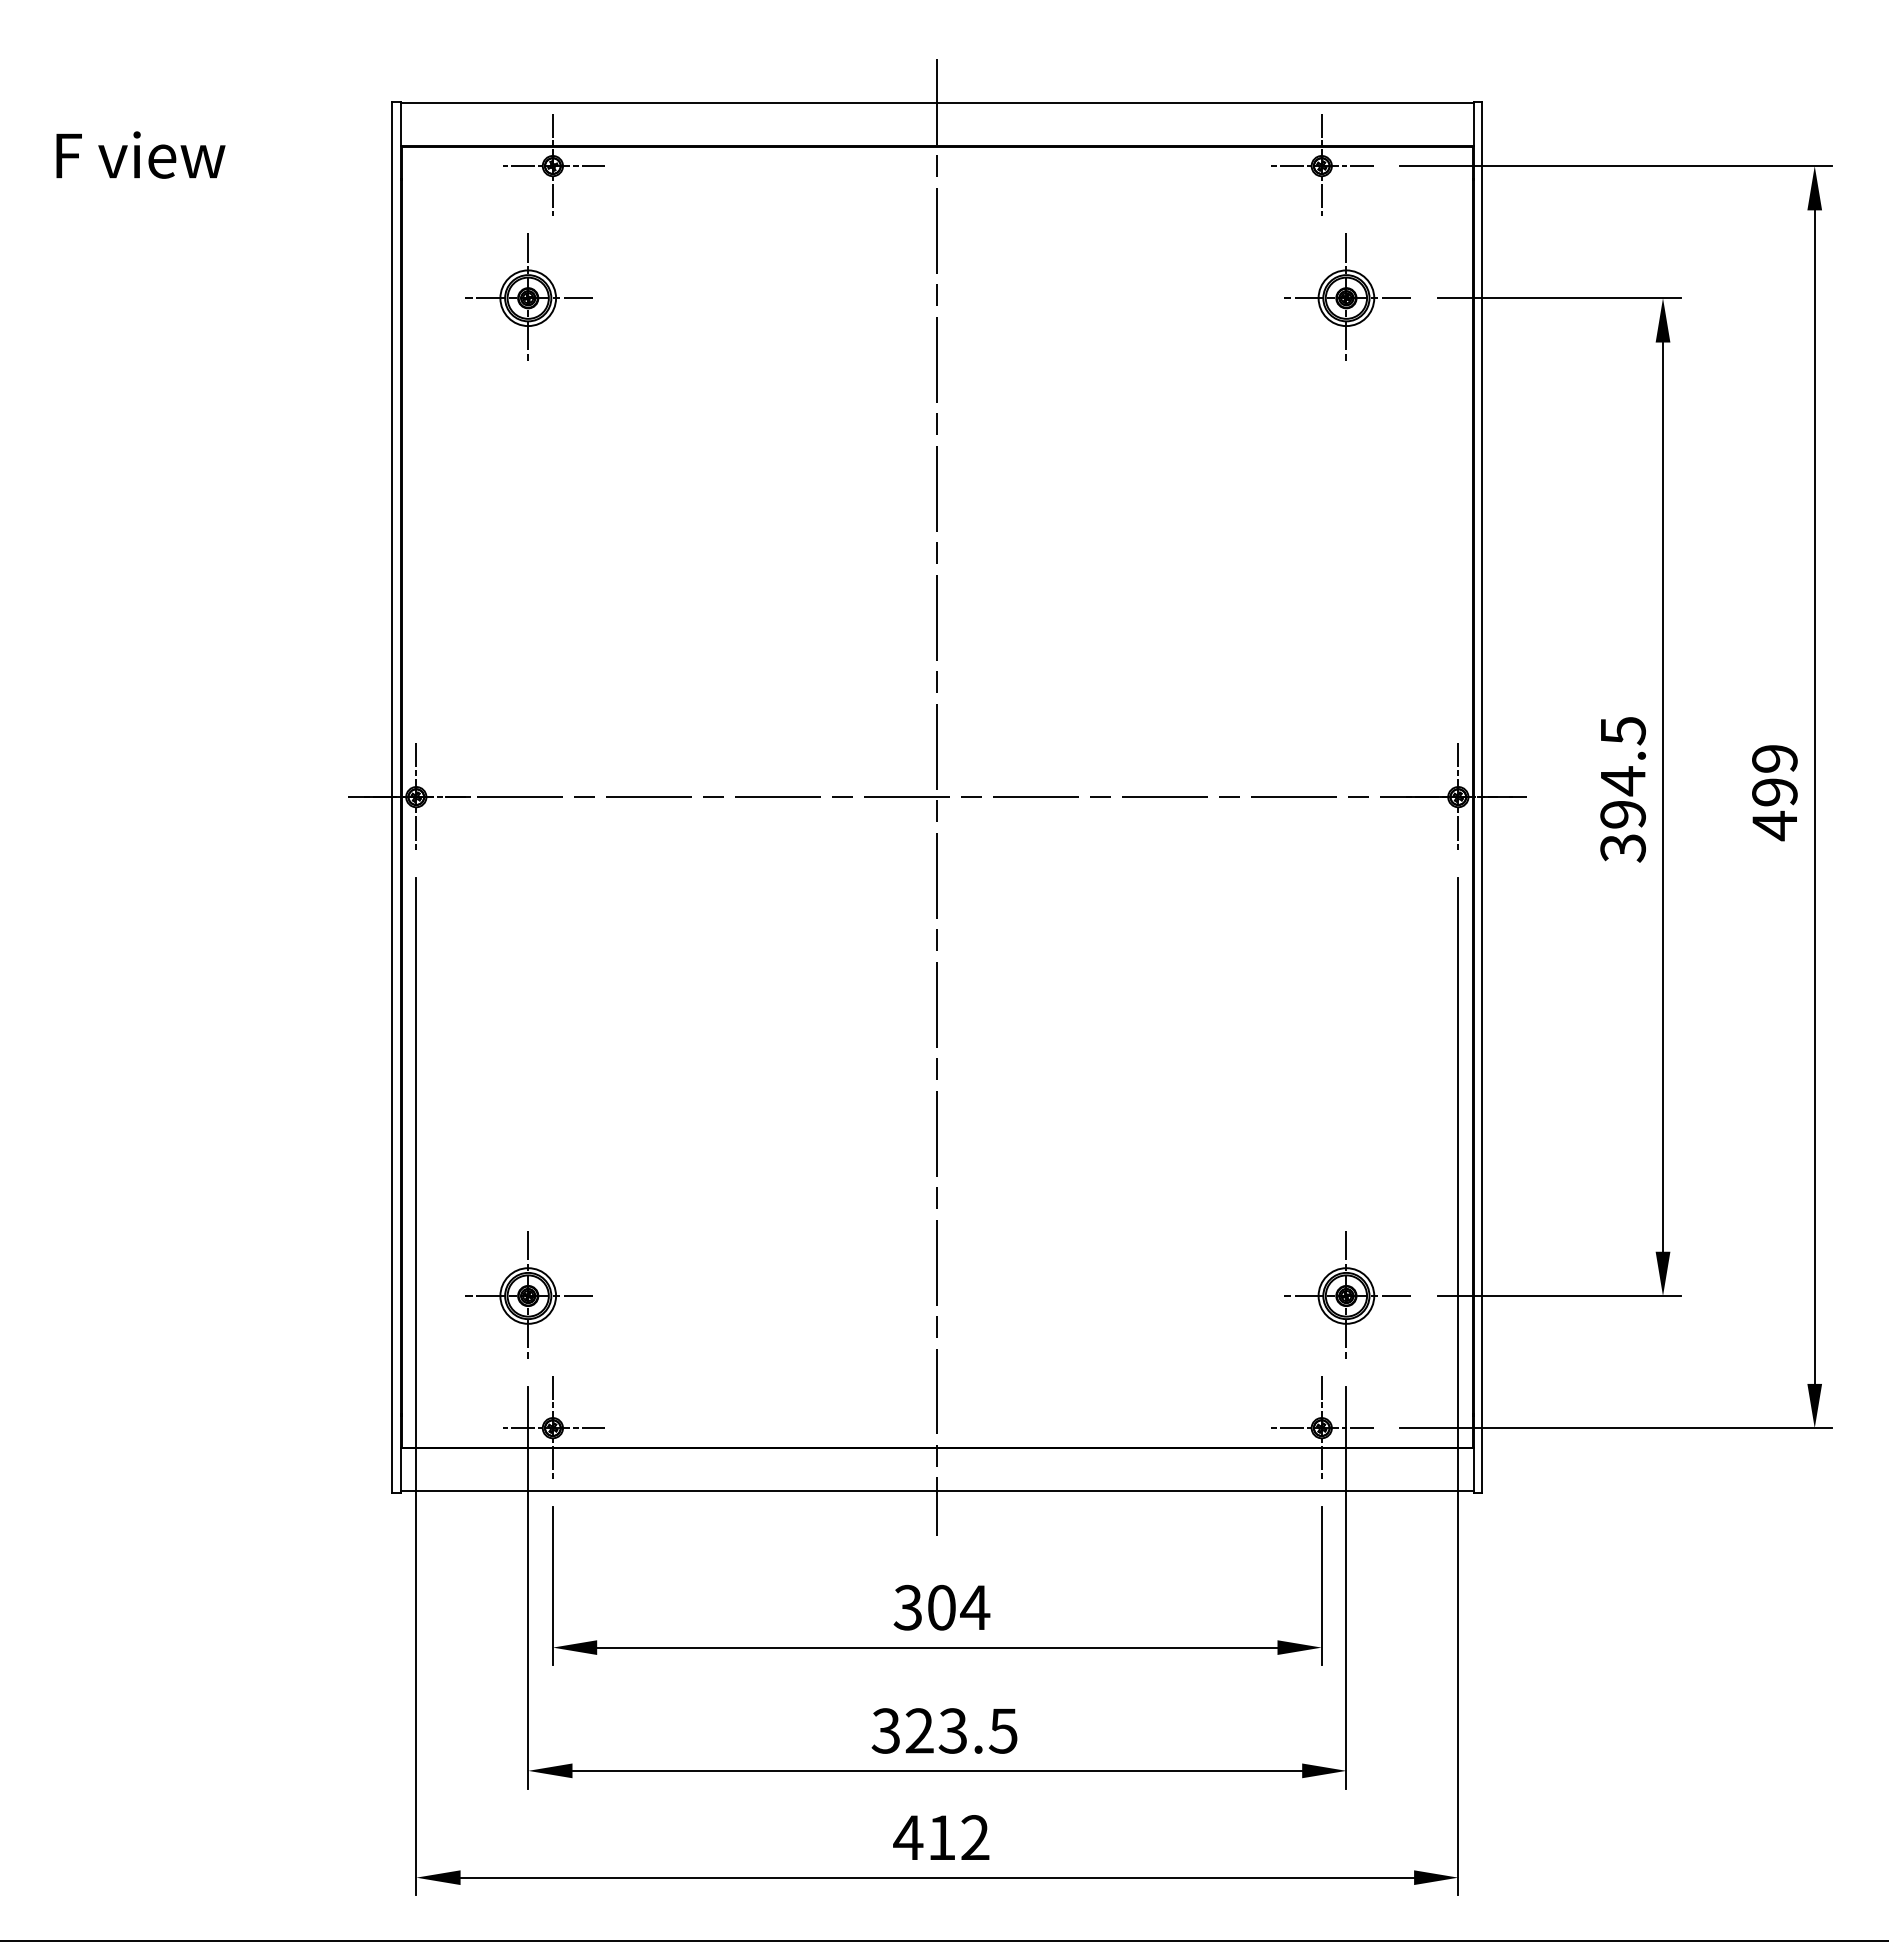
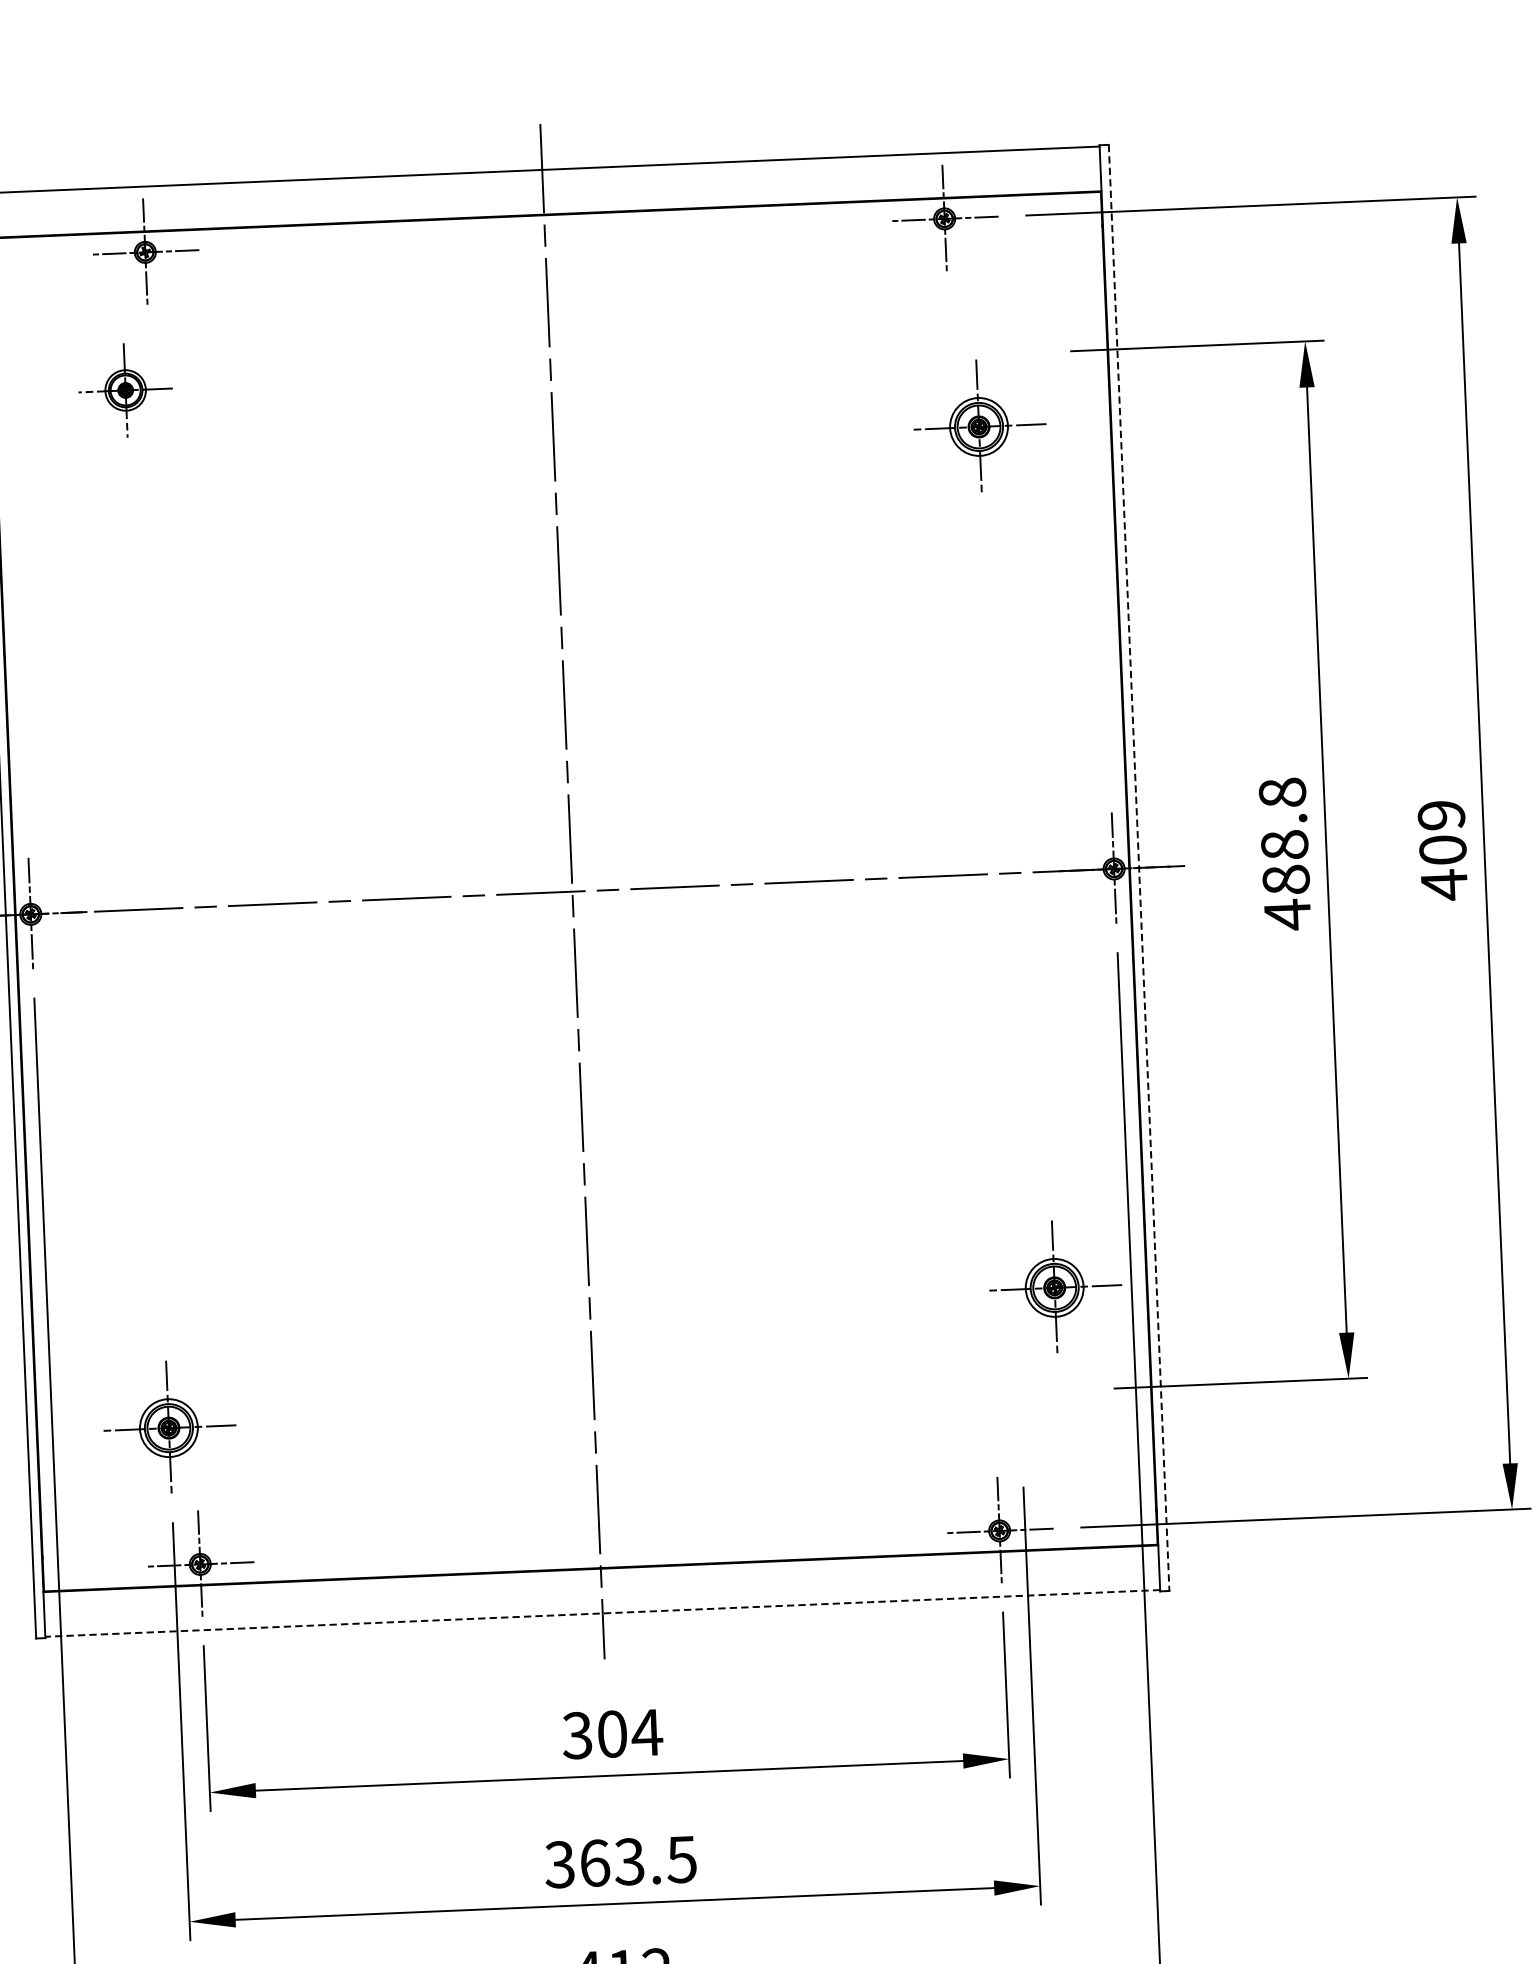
part: (528, 296) -> (125, 389), size x0.7
part: (1347, 296) -> (980, 425), moved
text: (1622, 789) -> (1284, 853), 394.5 -> 488.8
text: (1774, 792) -> (1442, 850), 499 -> 409
line: (1482, 797) -> (1139, 868), solid -> dashed
part: (1347, 1294) -> (1055, 1286), moved
line: (936, 1491) -> (601, 1613), solid -> dashed
text: (919, 1730) -> (594, 1862), 323.5 -> 363.5

